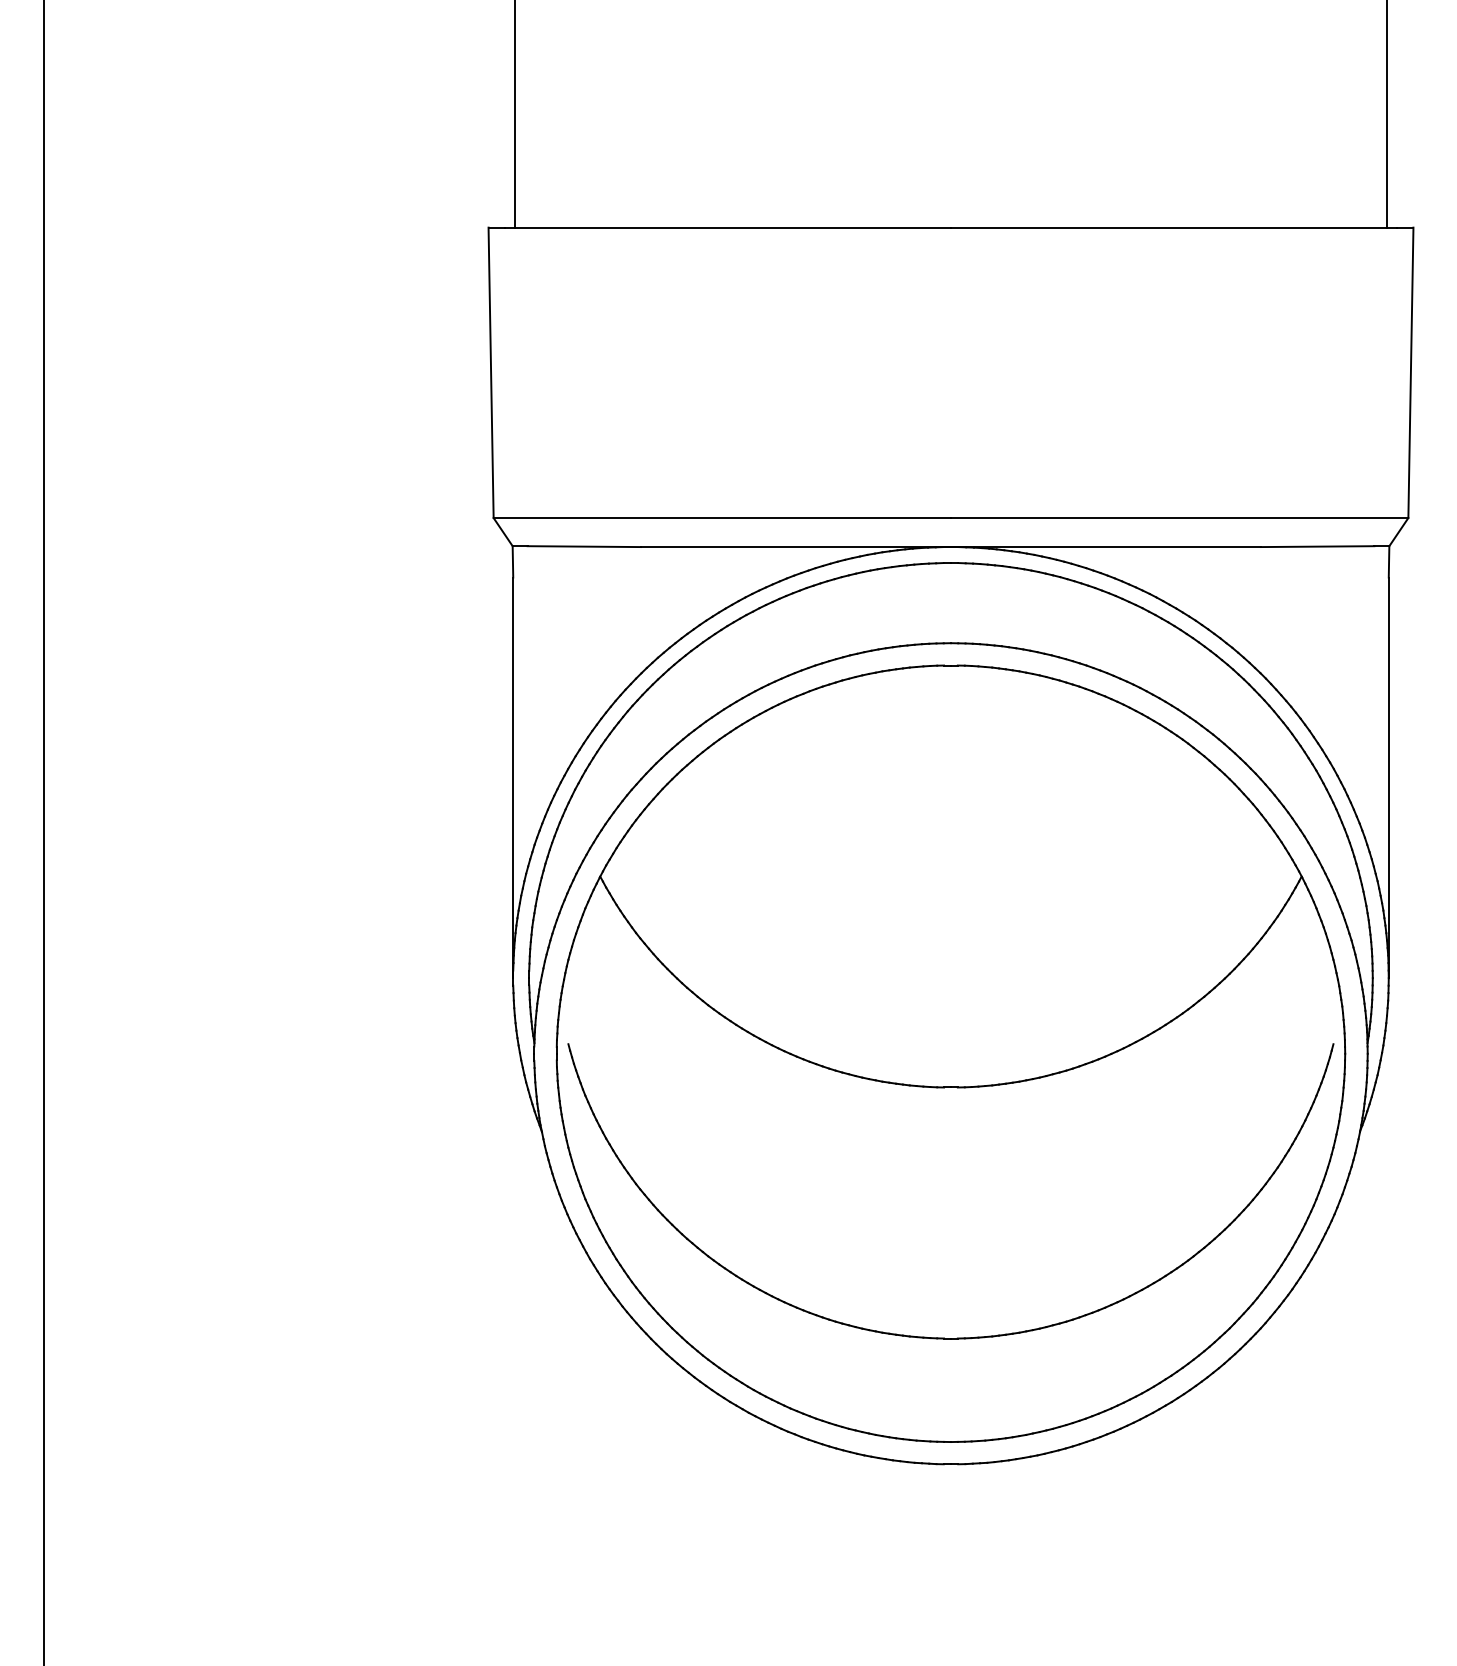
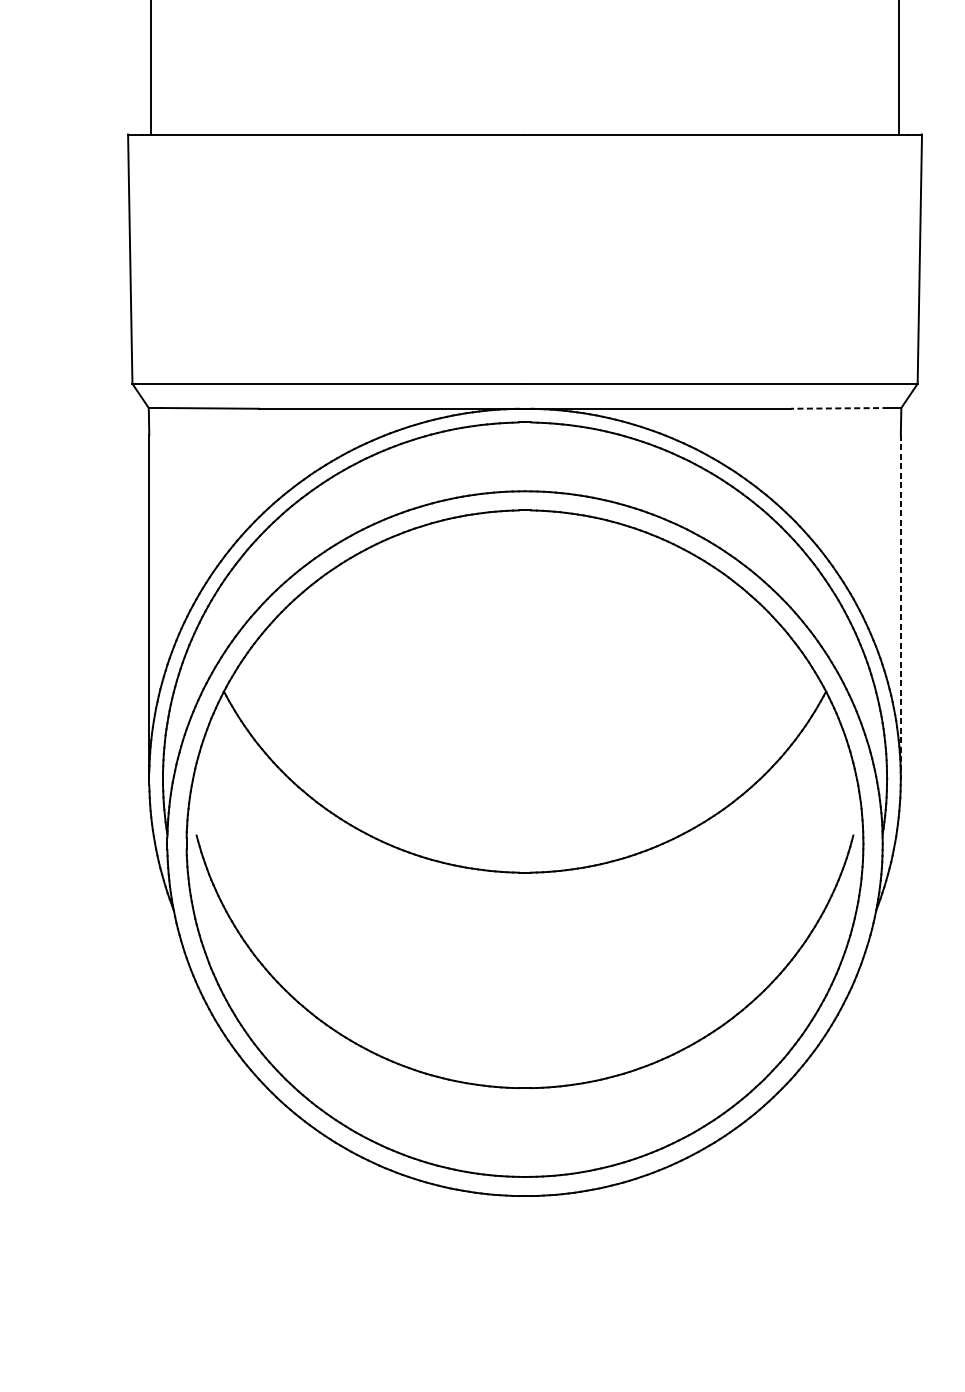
line: (1317, 546) -> (839, 408), solid -> dashed
line: (1388, 778) -> (900, 607), solid -> dashed

